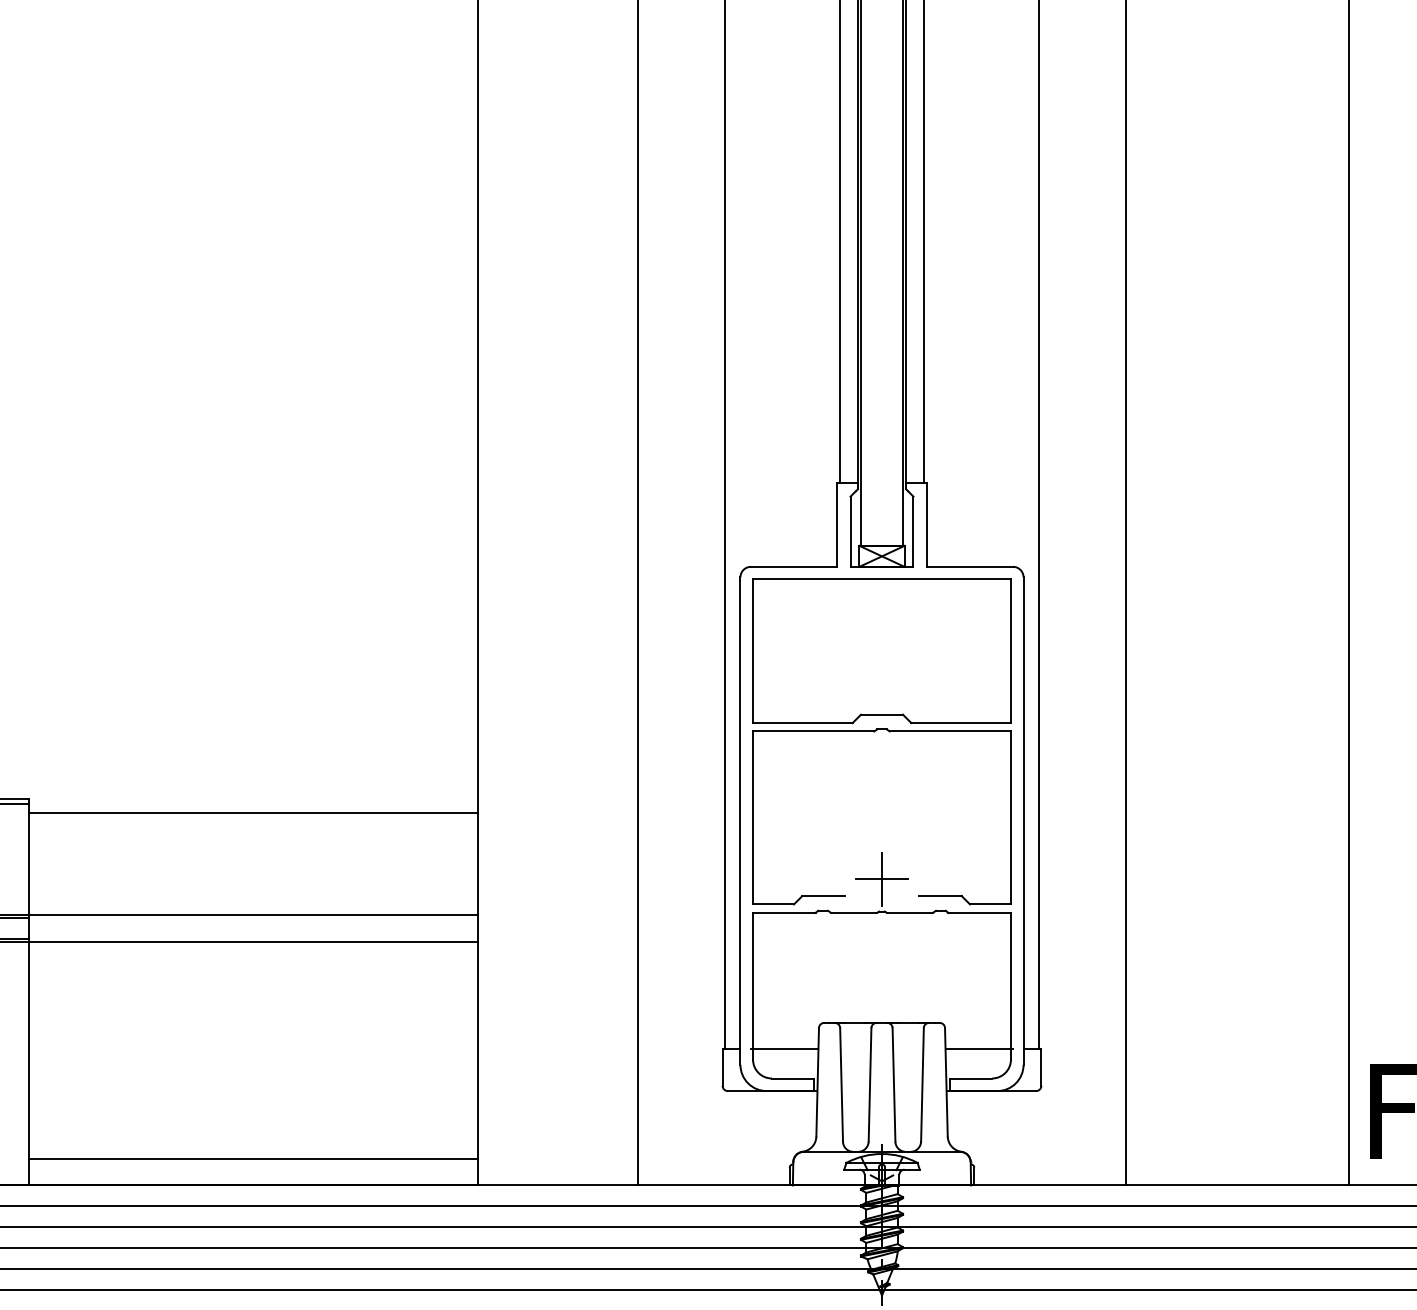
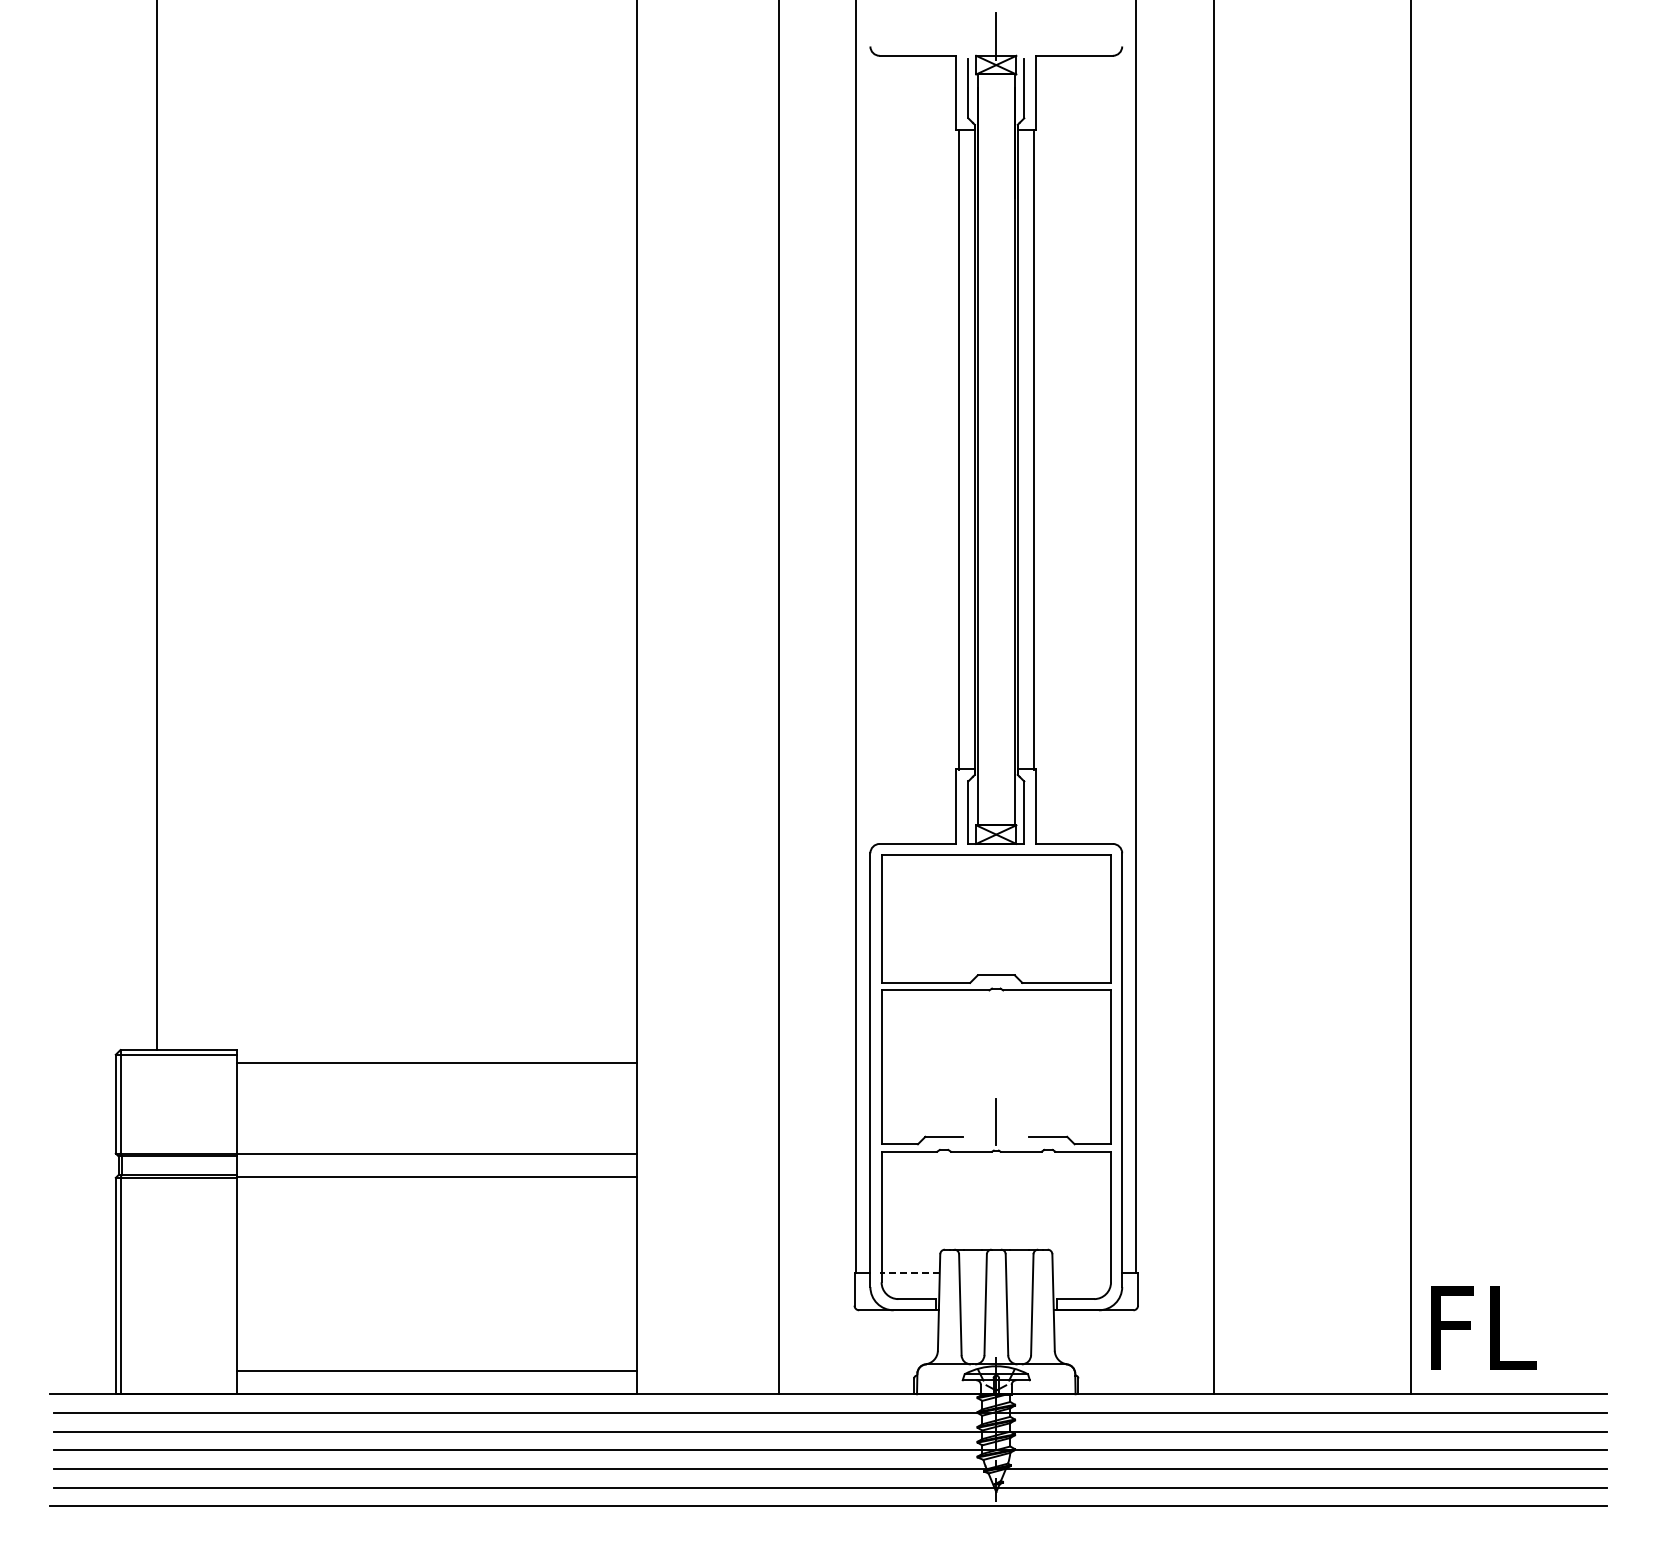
line: (881, 878) -> (995, 1121), removed
line: (784, 1049) -> (909, 1273), solid -> dashed
line: (978, 1049) -> (1082, 1273), removed

